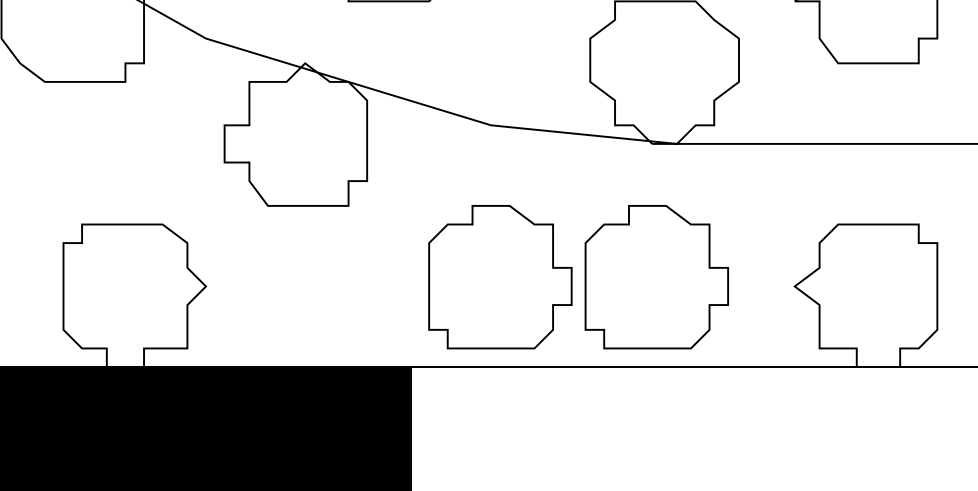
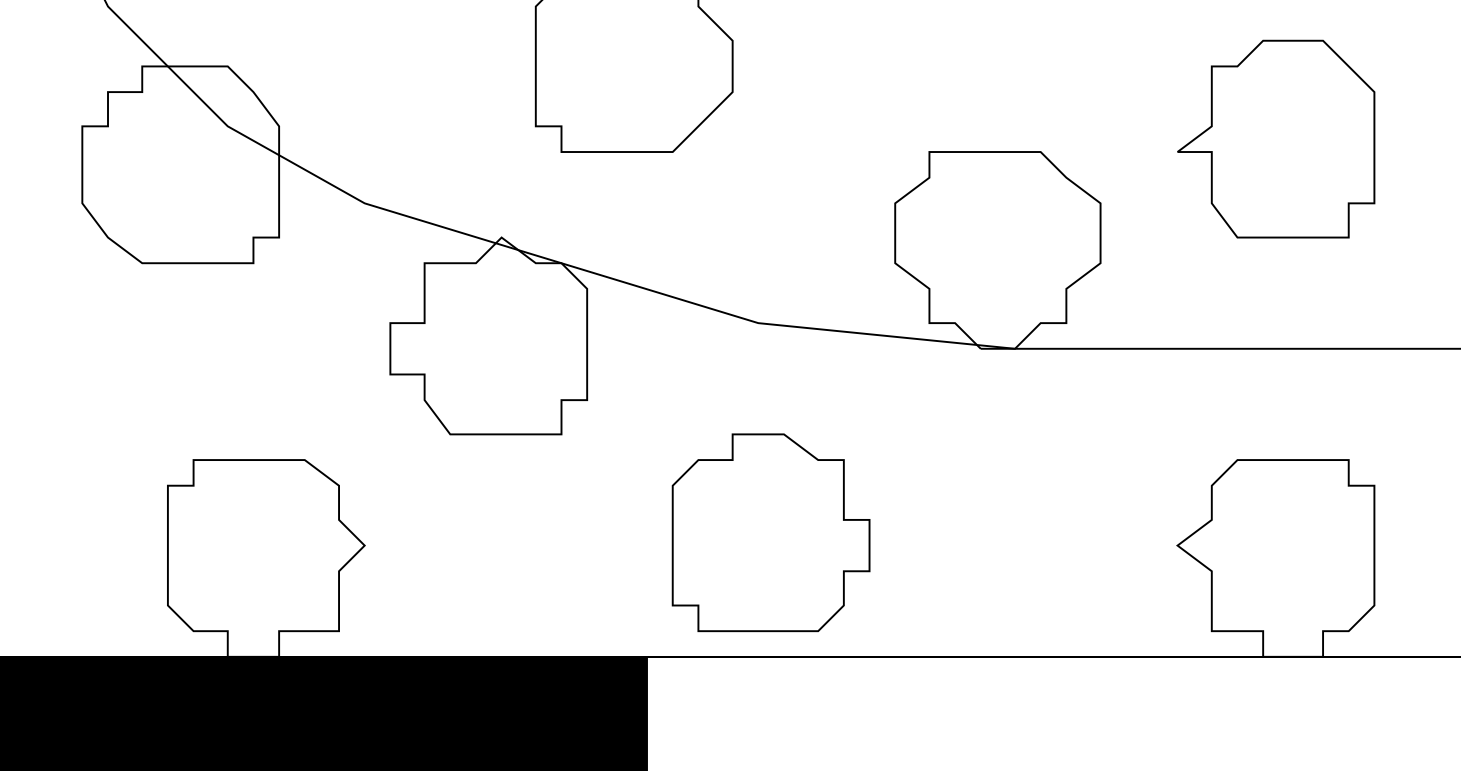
part: (656, 276) -> (986, 532), removed

